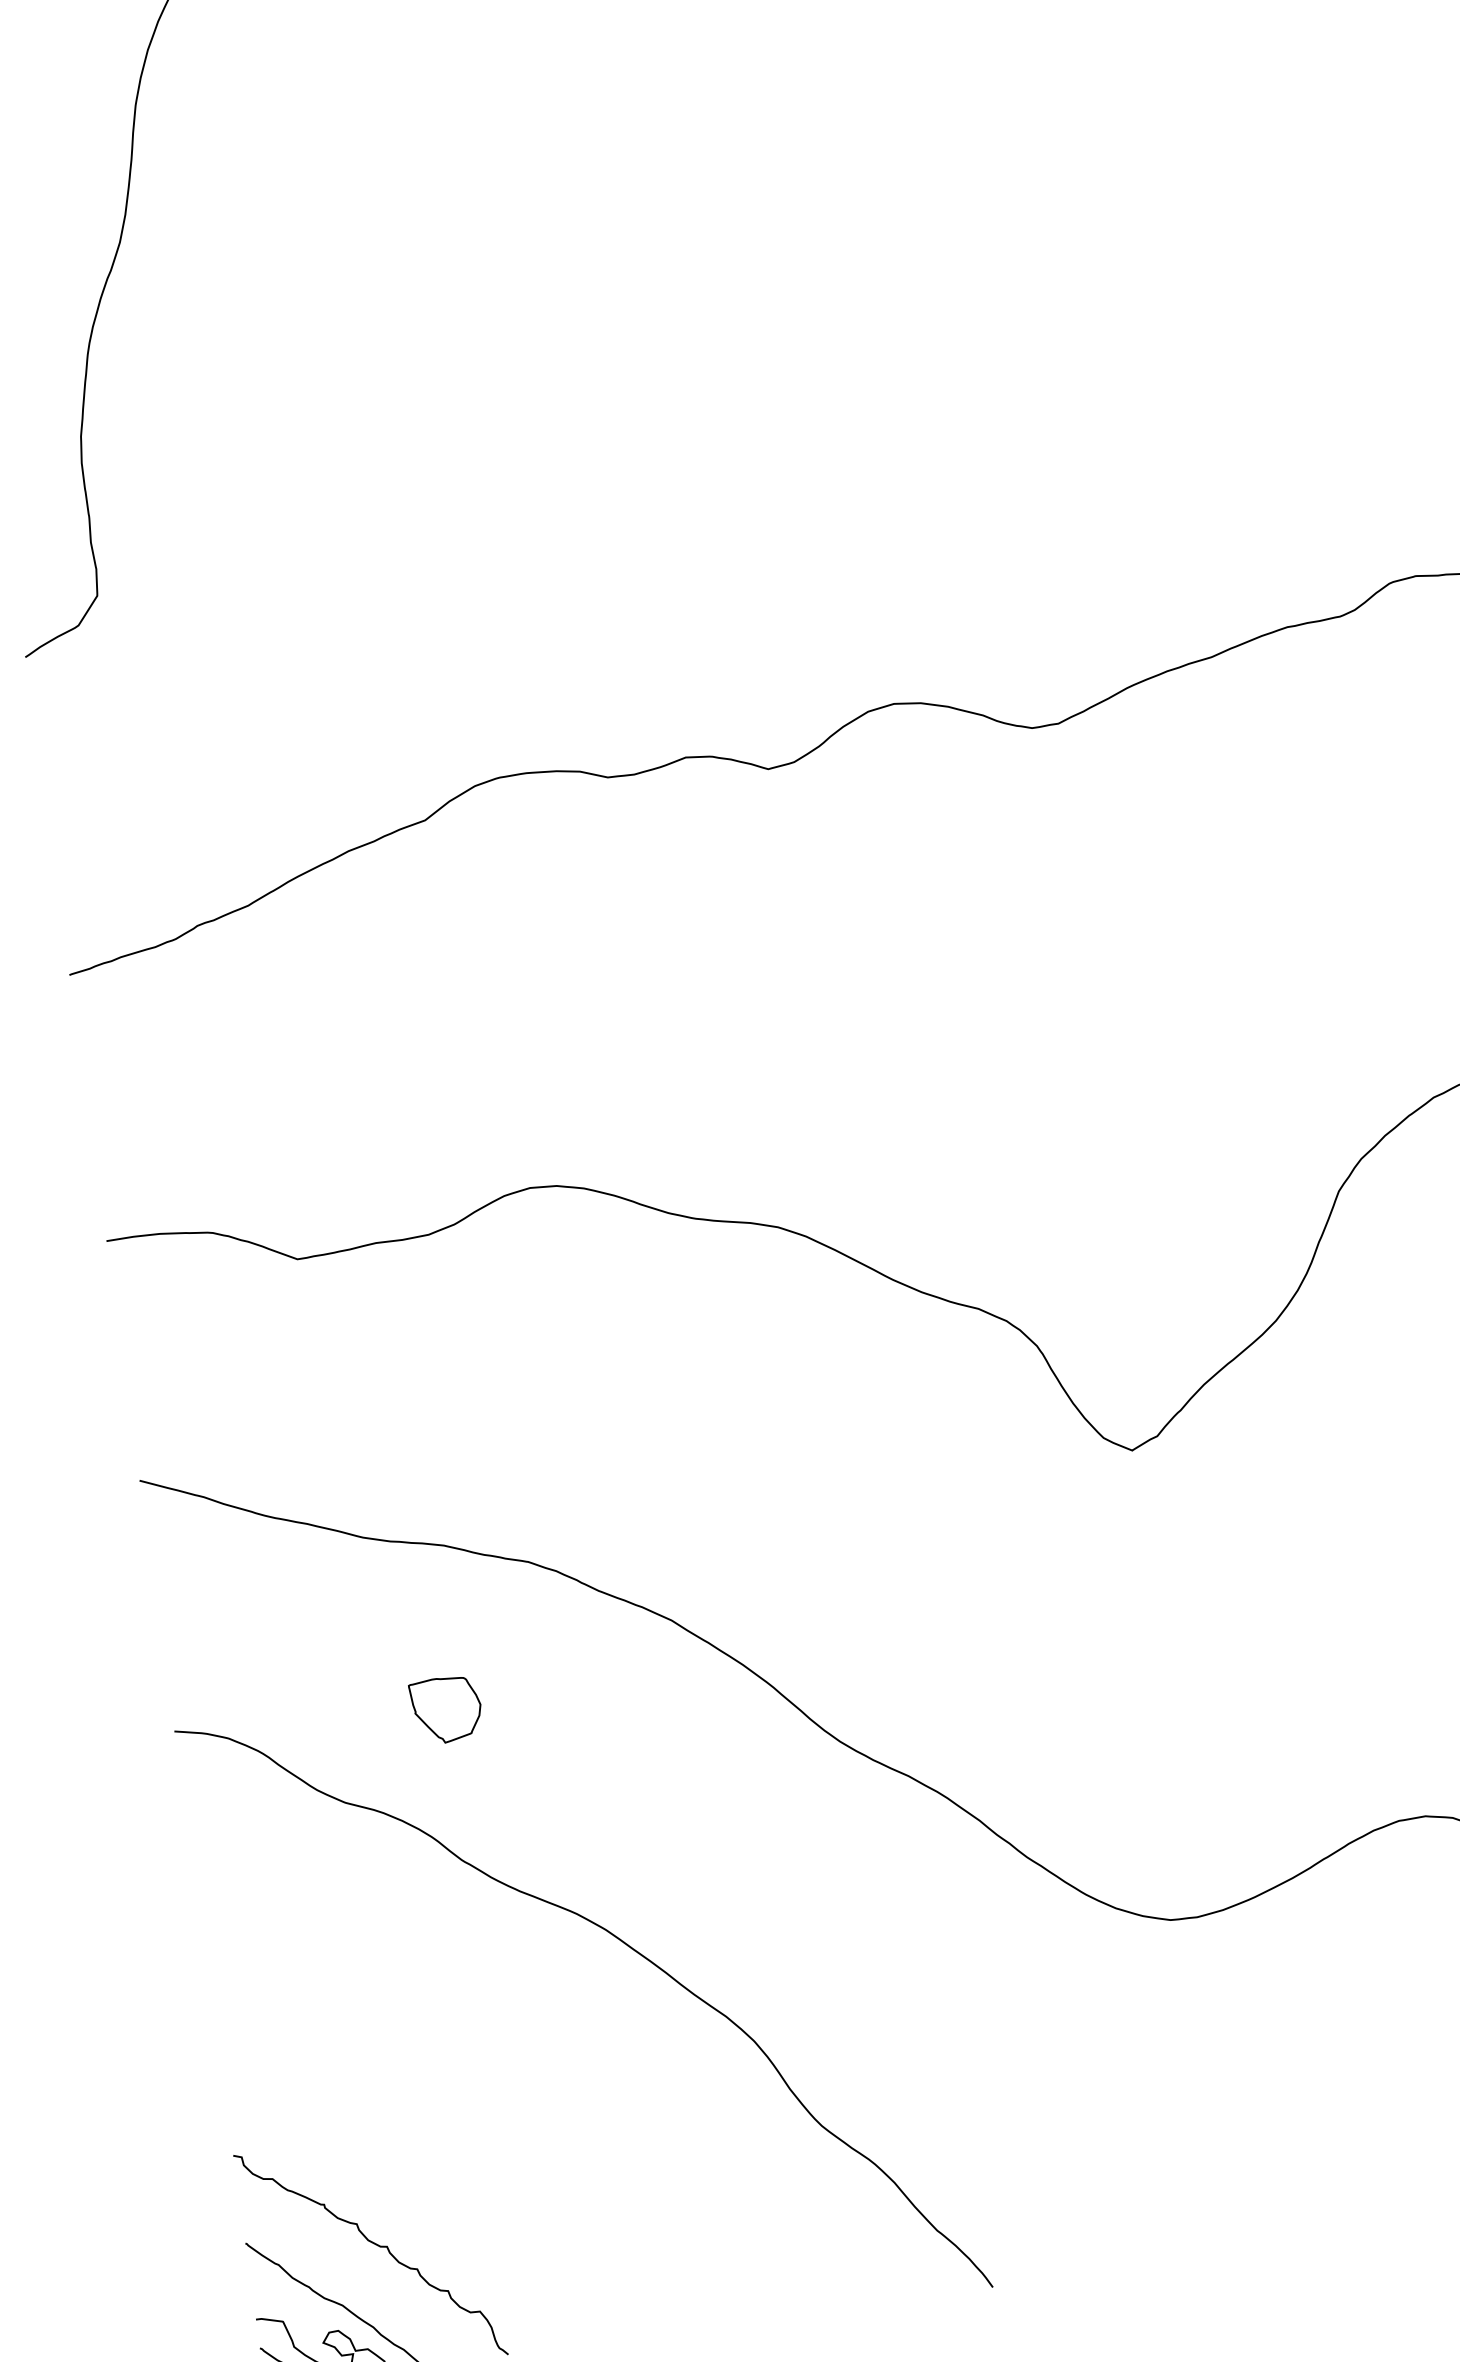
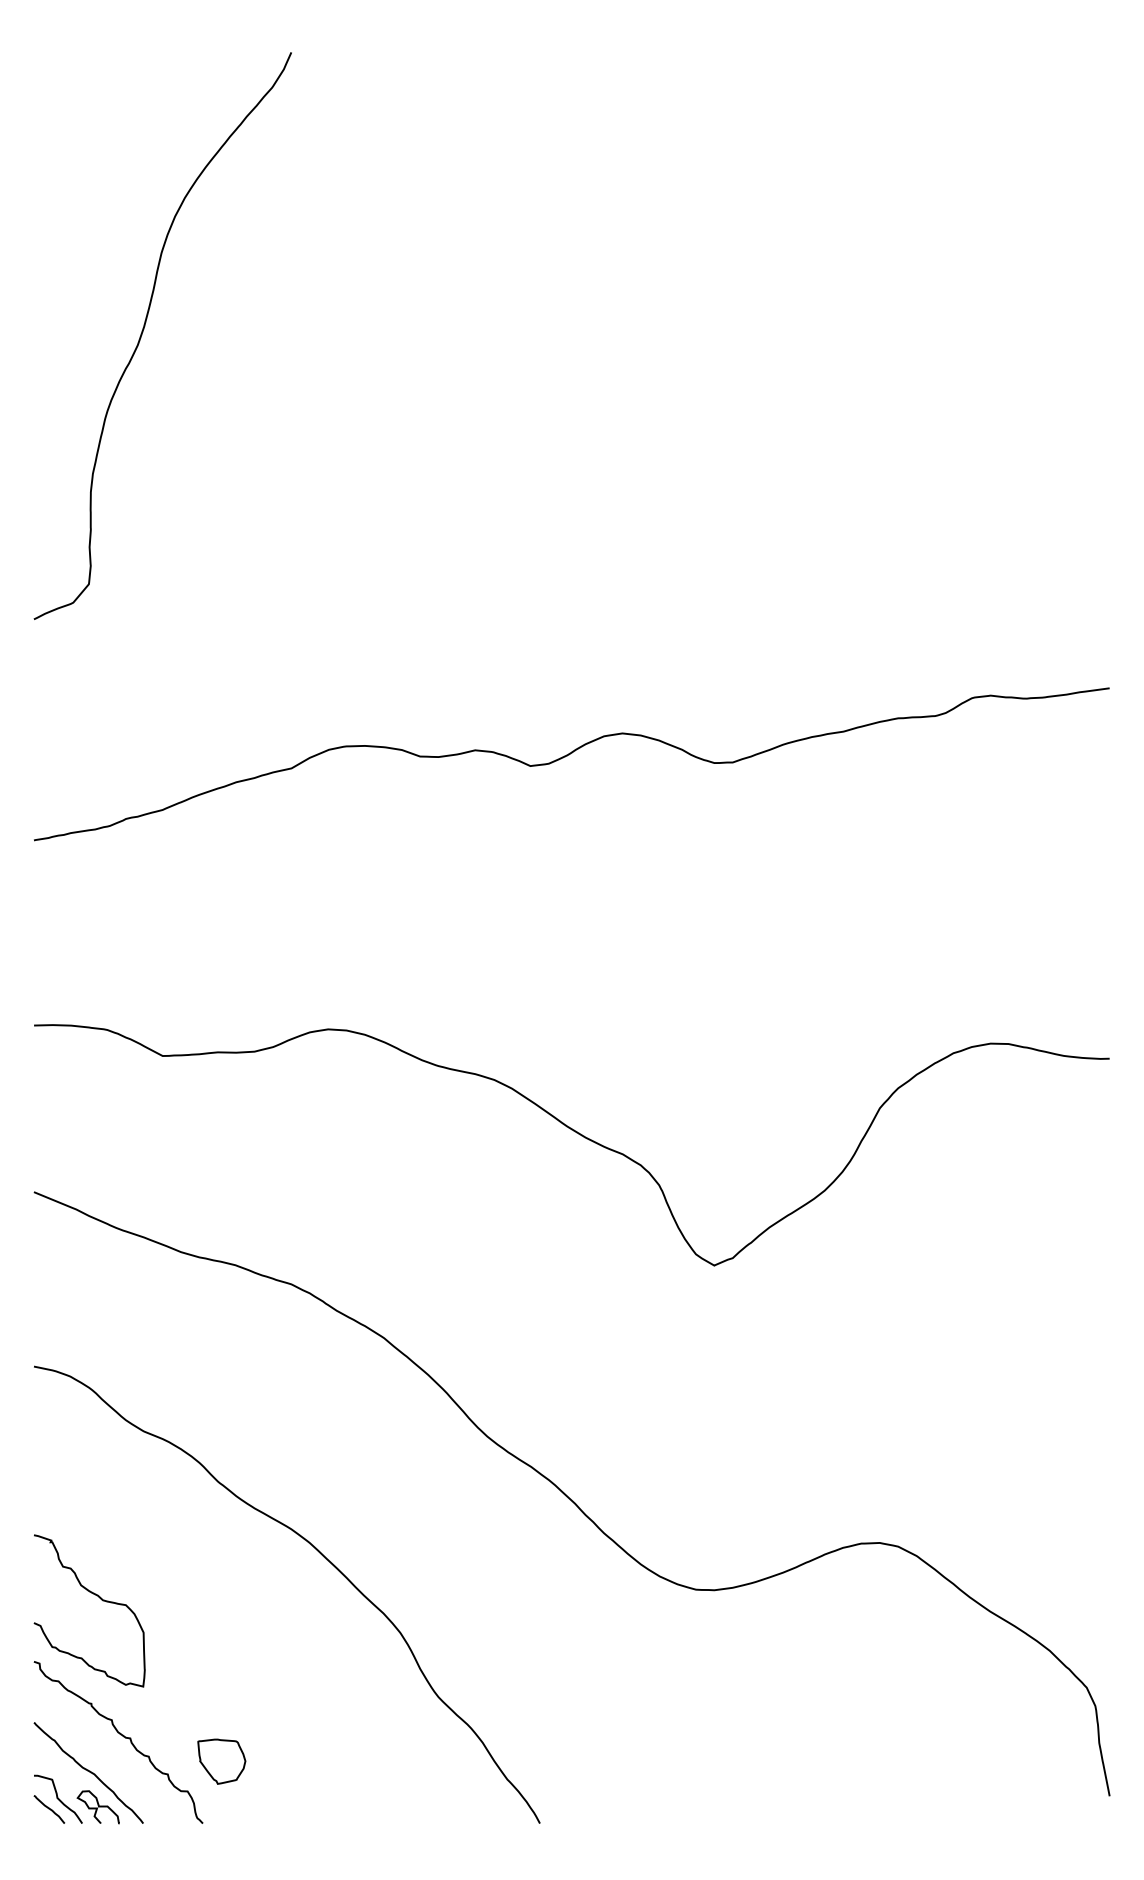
part: (446, 1709) -> (221, 1761), moved
curve: (316, 2053) -> (100, 1599), added

